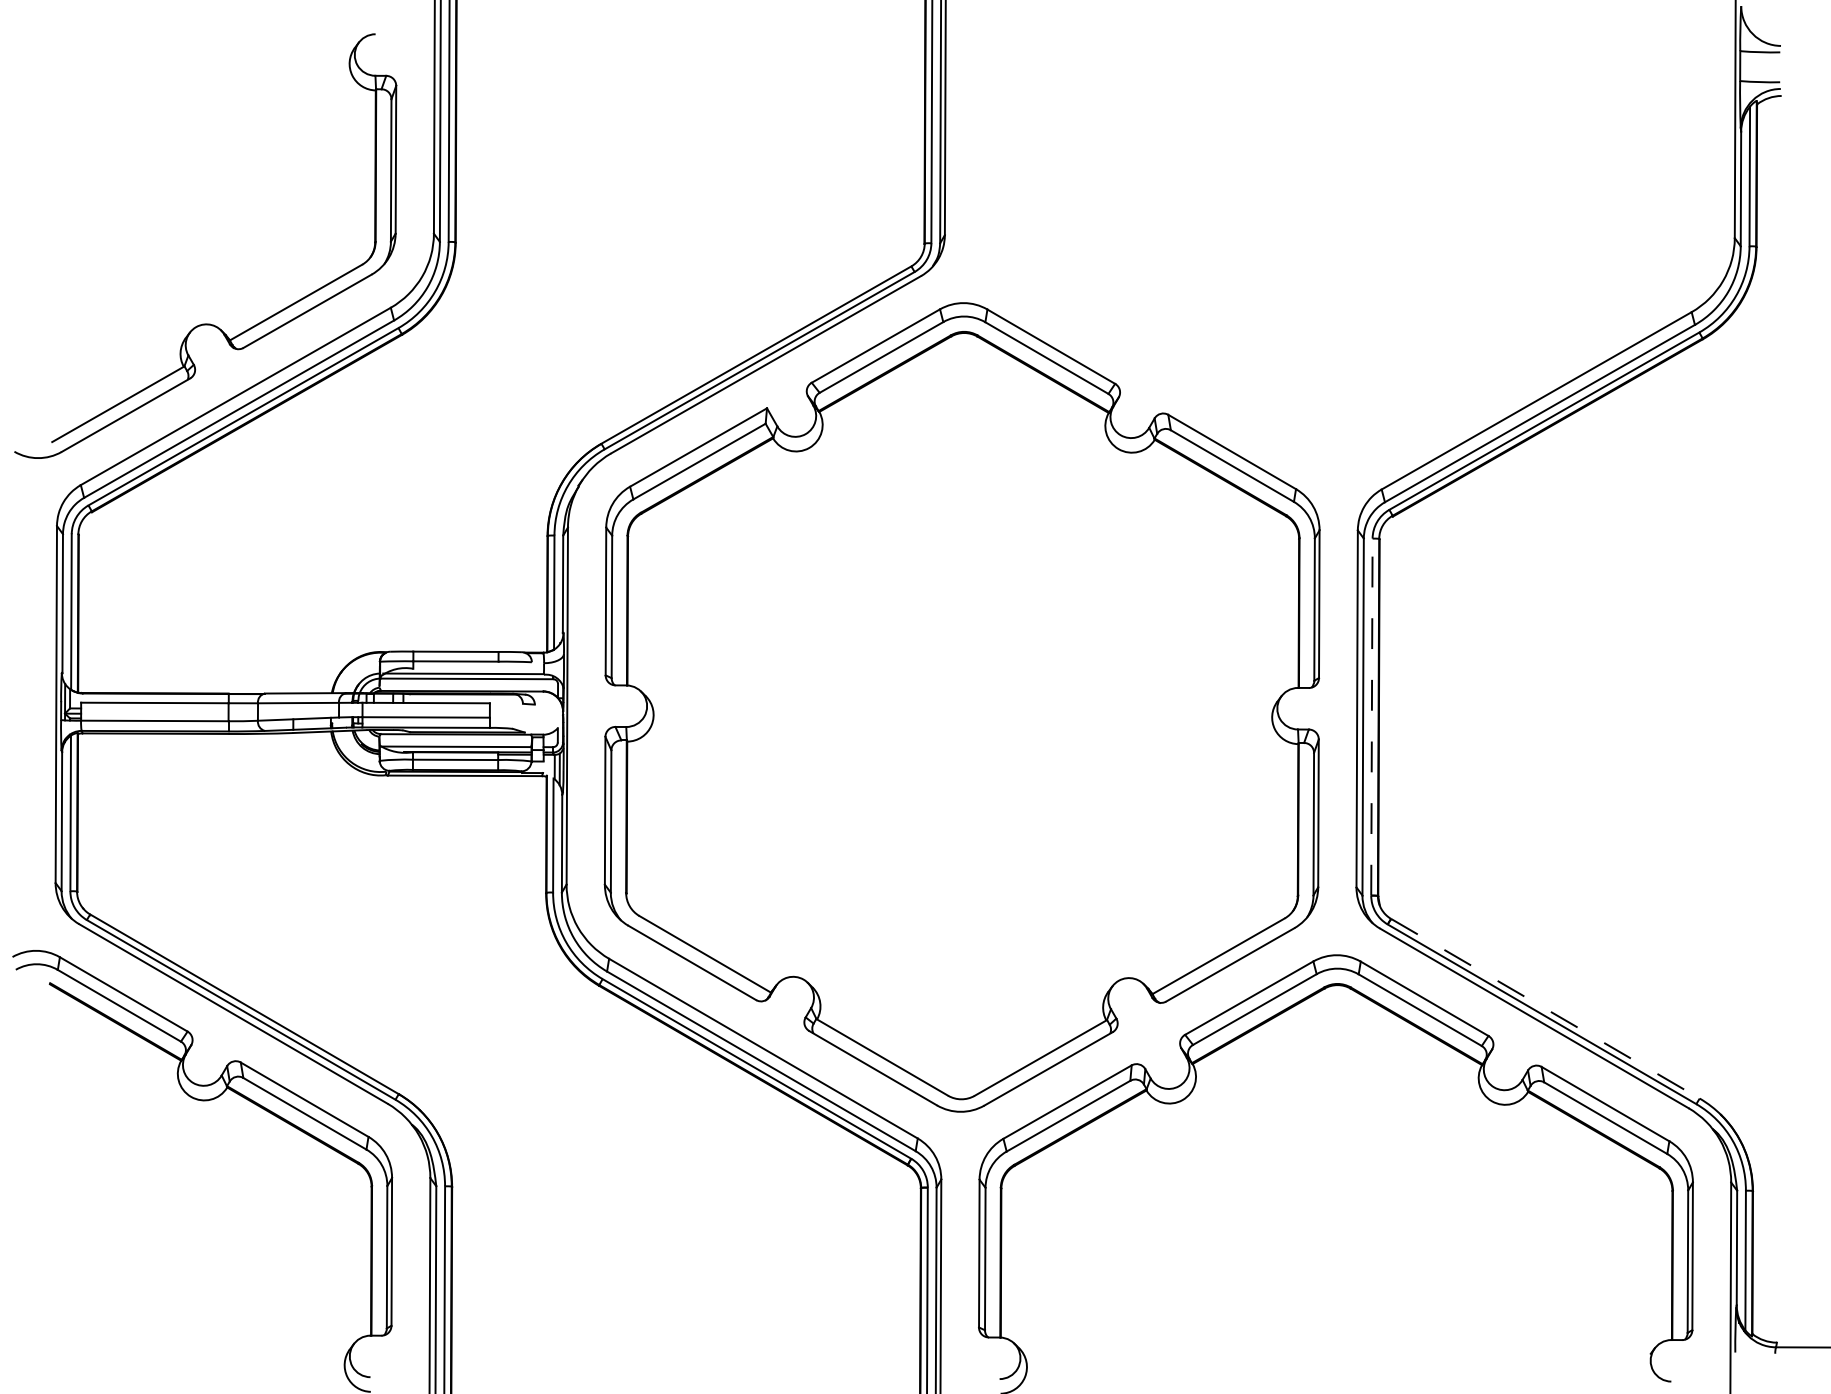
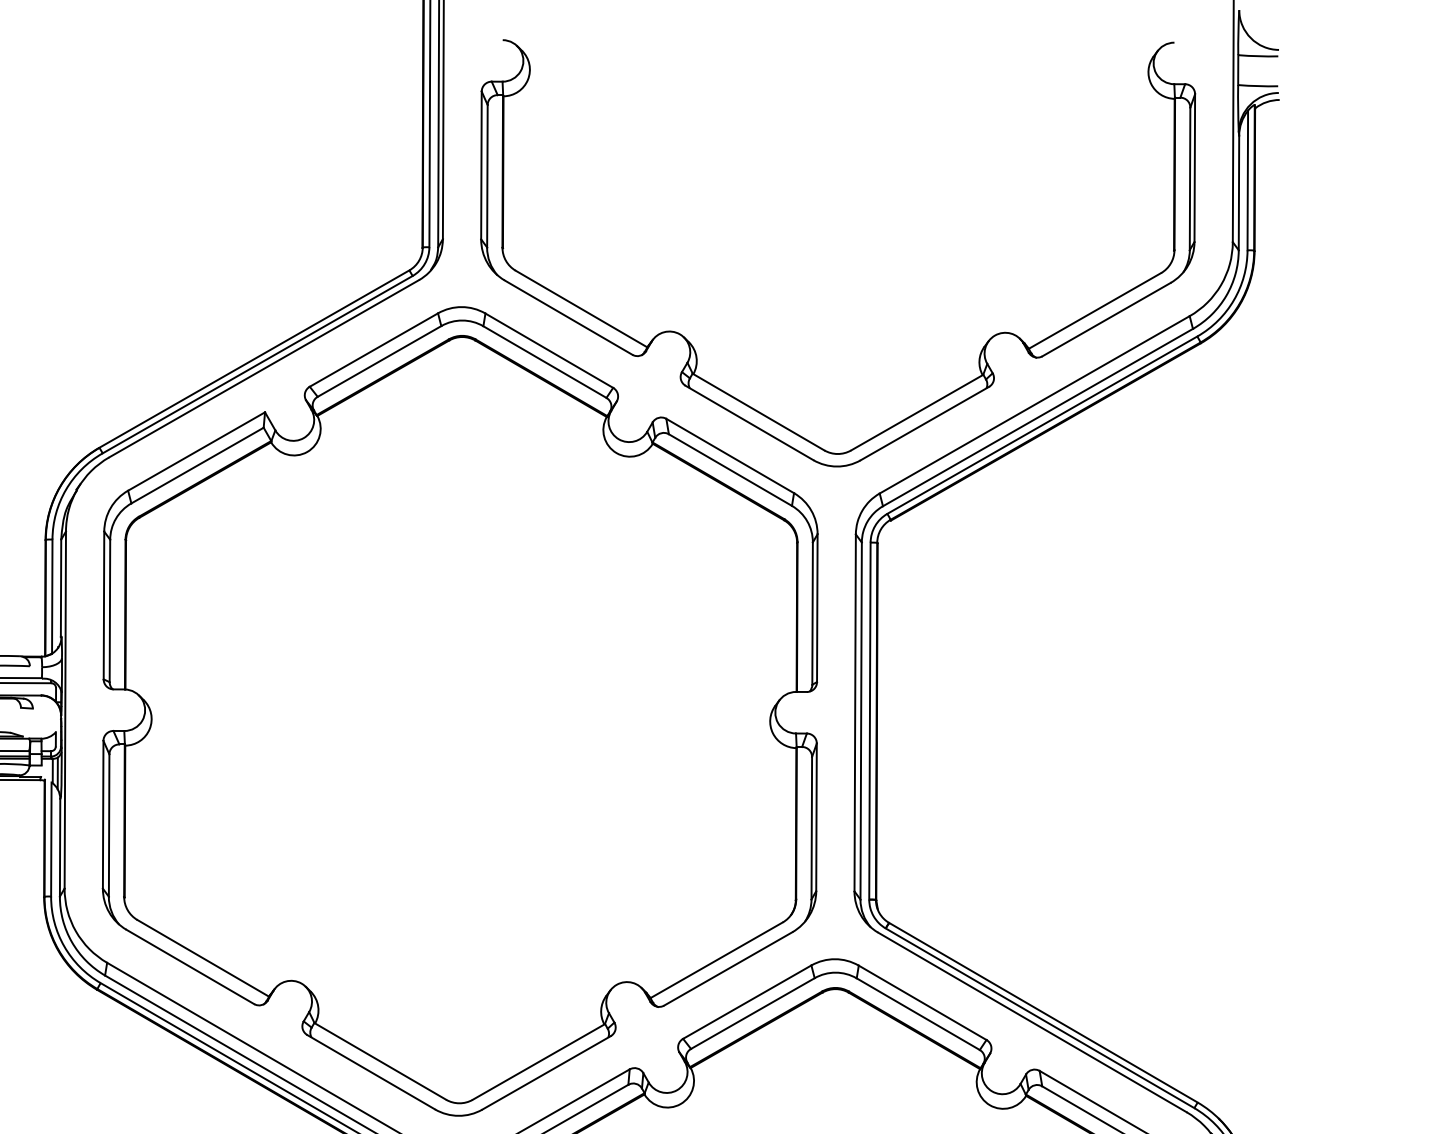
part: (1196, 343) -> (694, 347), added
line: (1371, 717) -> (869, 721), dashed -> solid
line: (1545, 1008) -> (1043, 1012), dashed -> solid

